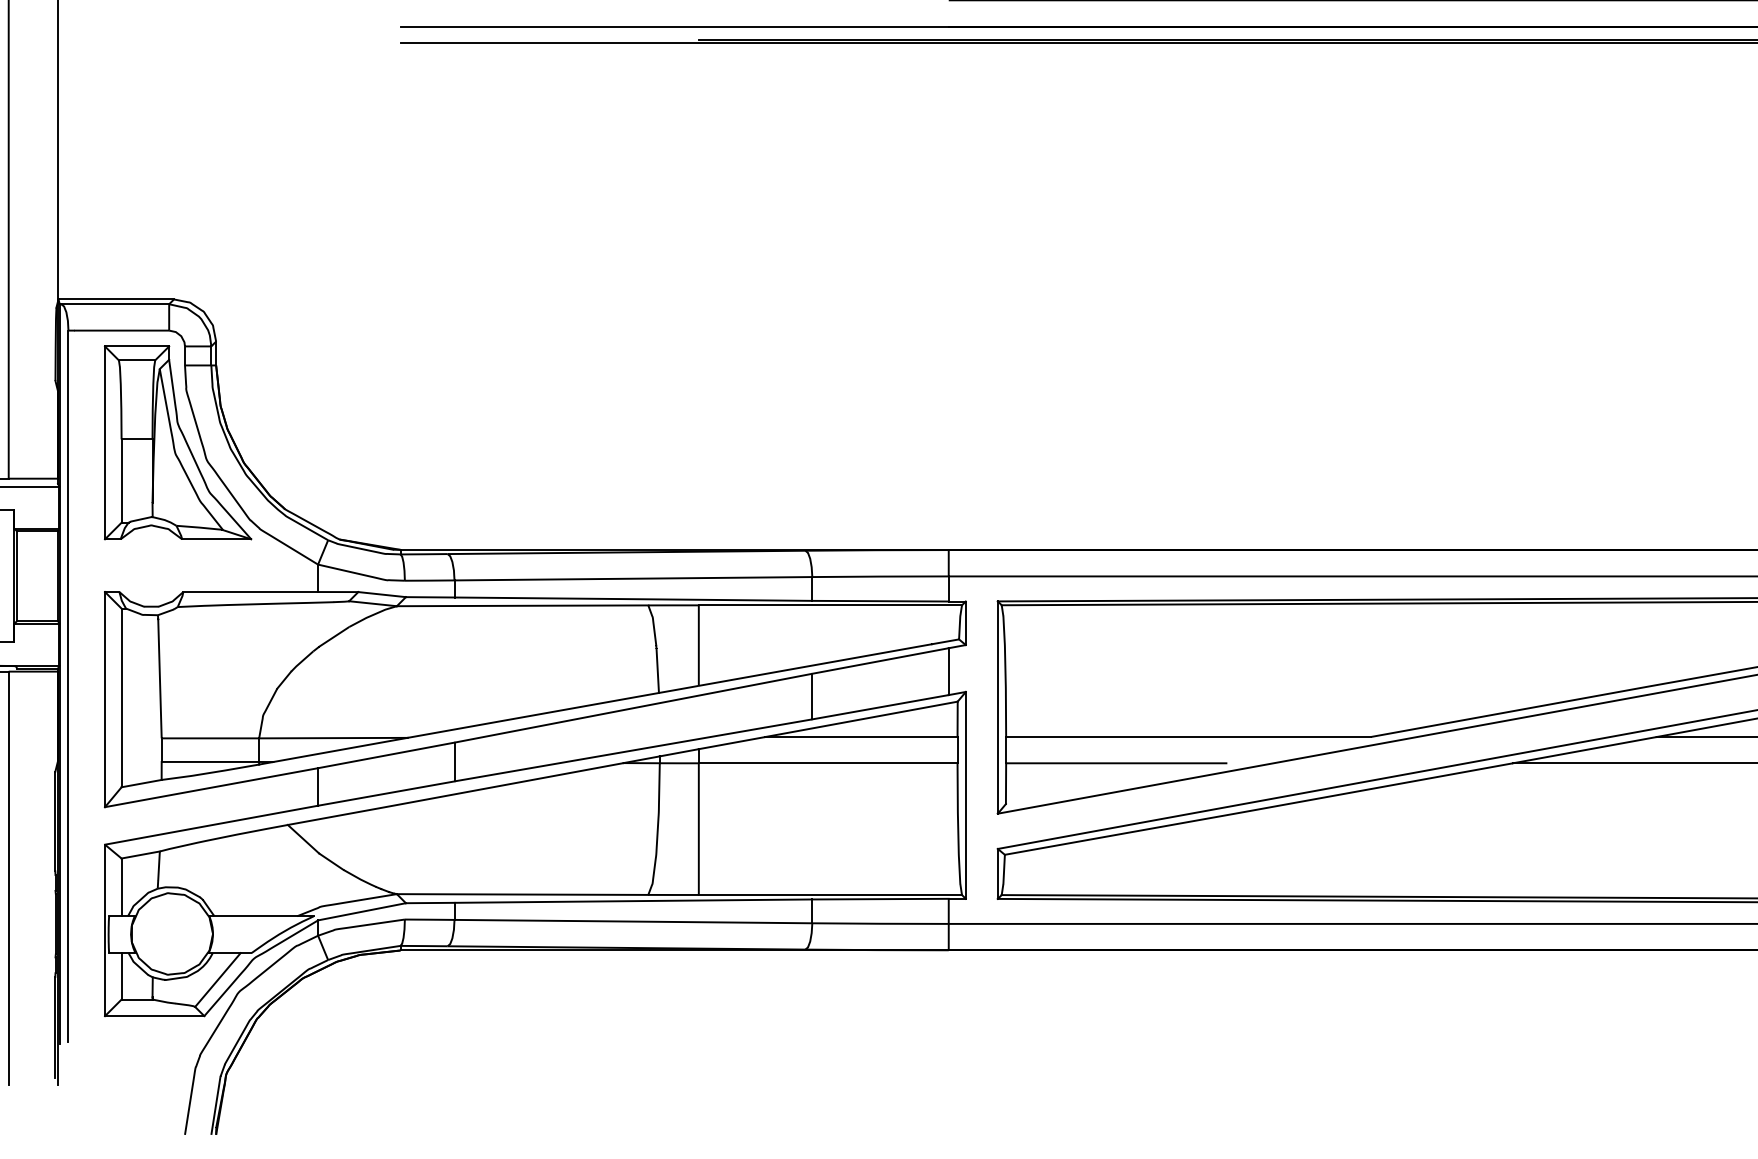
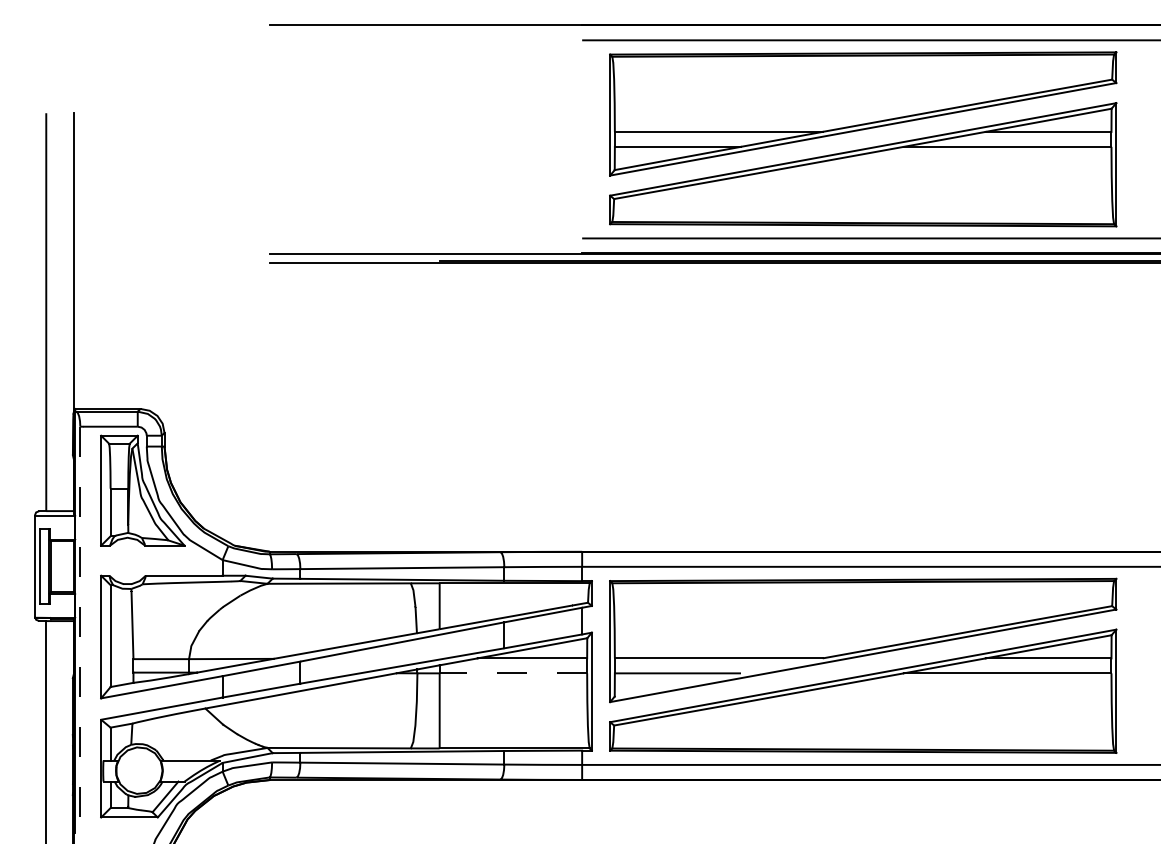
line: (68, 686) -> (80, 629), solid -> dashed
line: (828, 763) -> (513, 673), solid -> dashed

